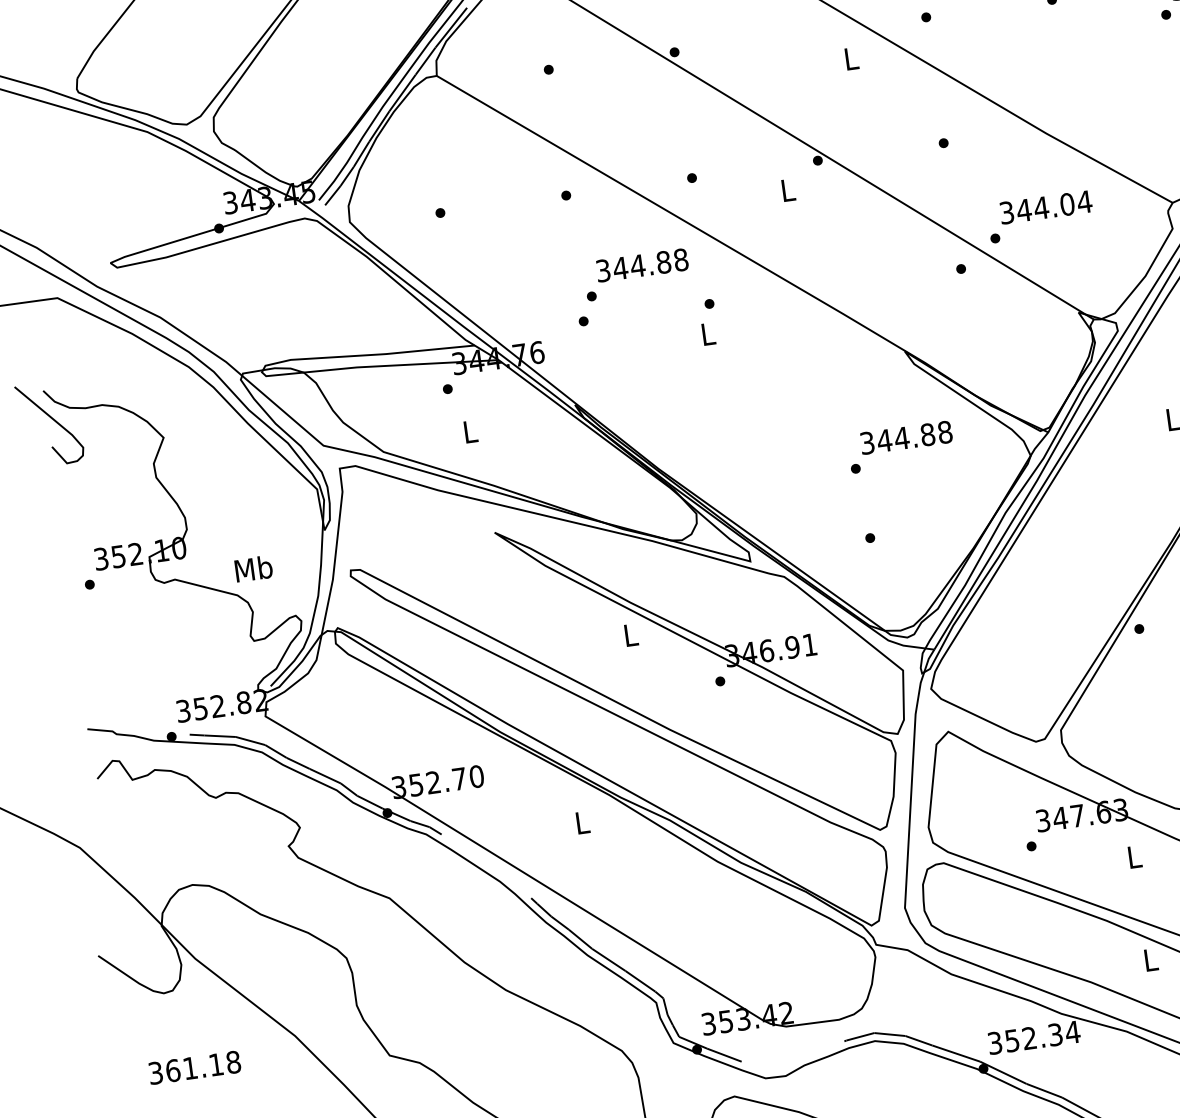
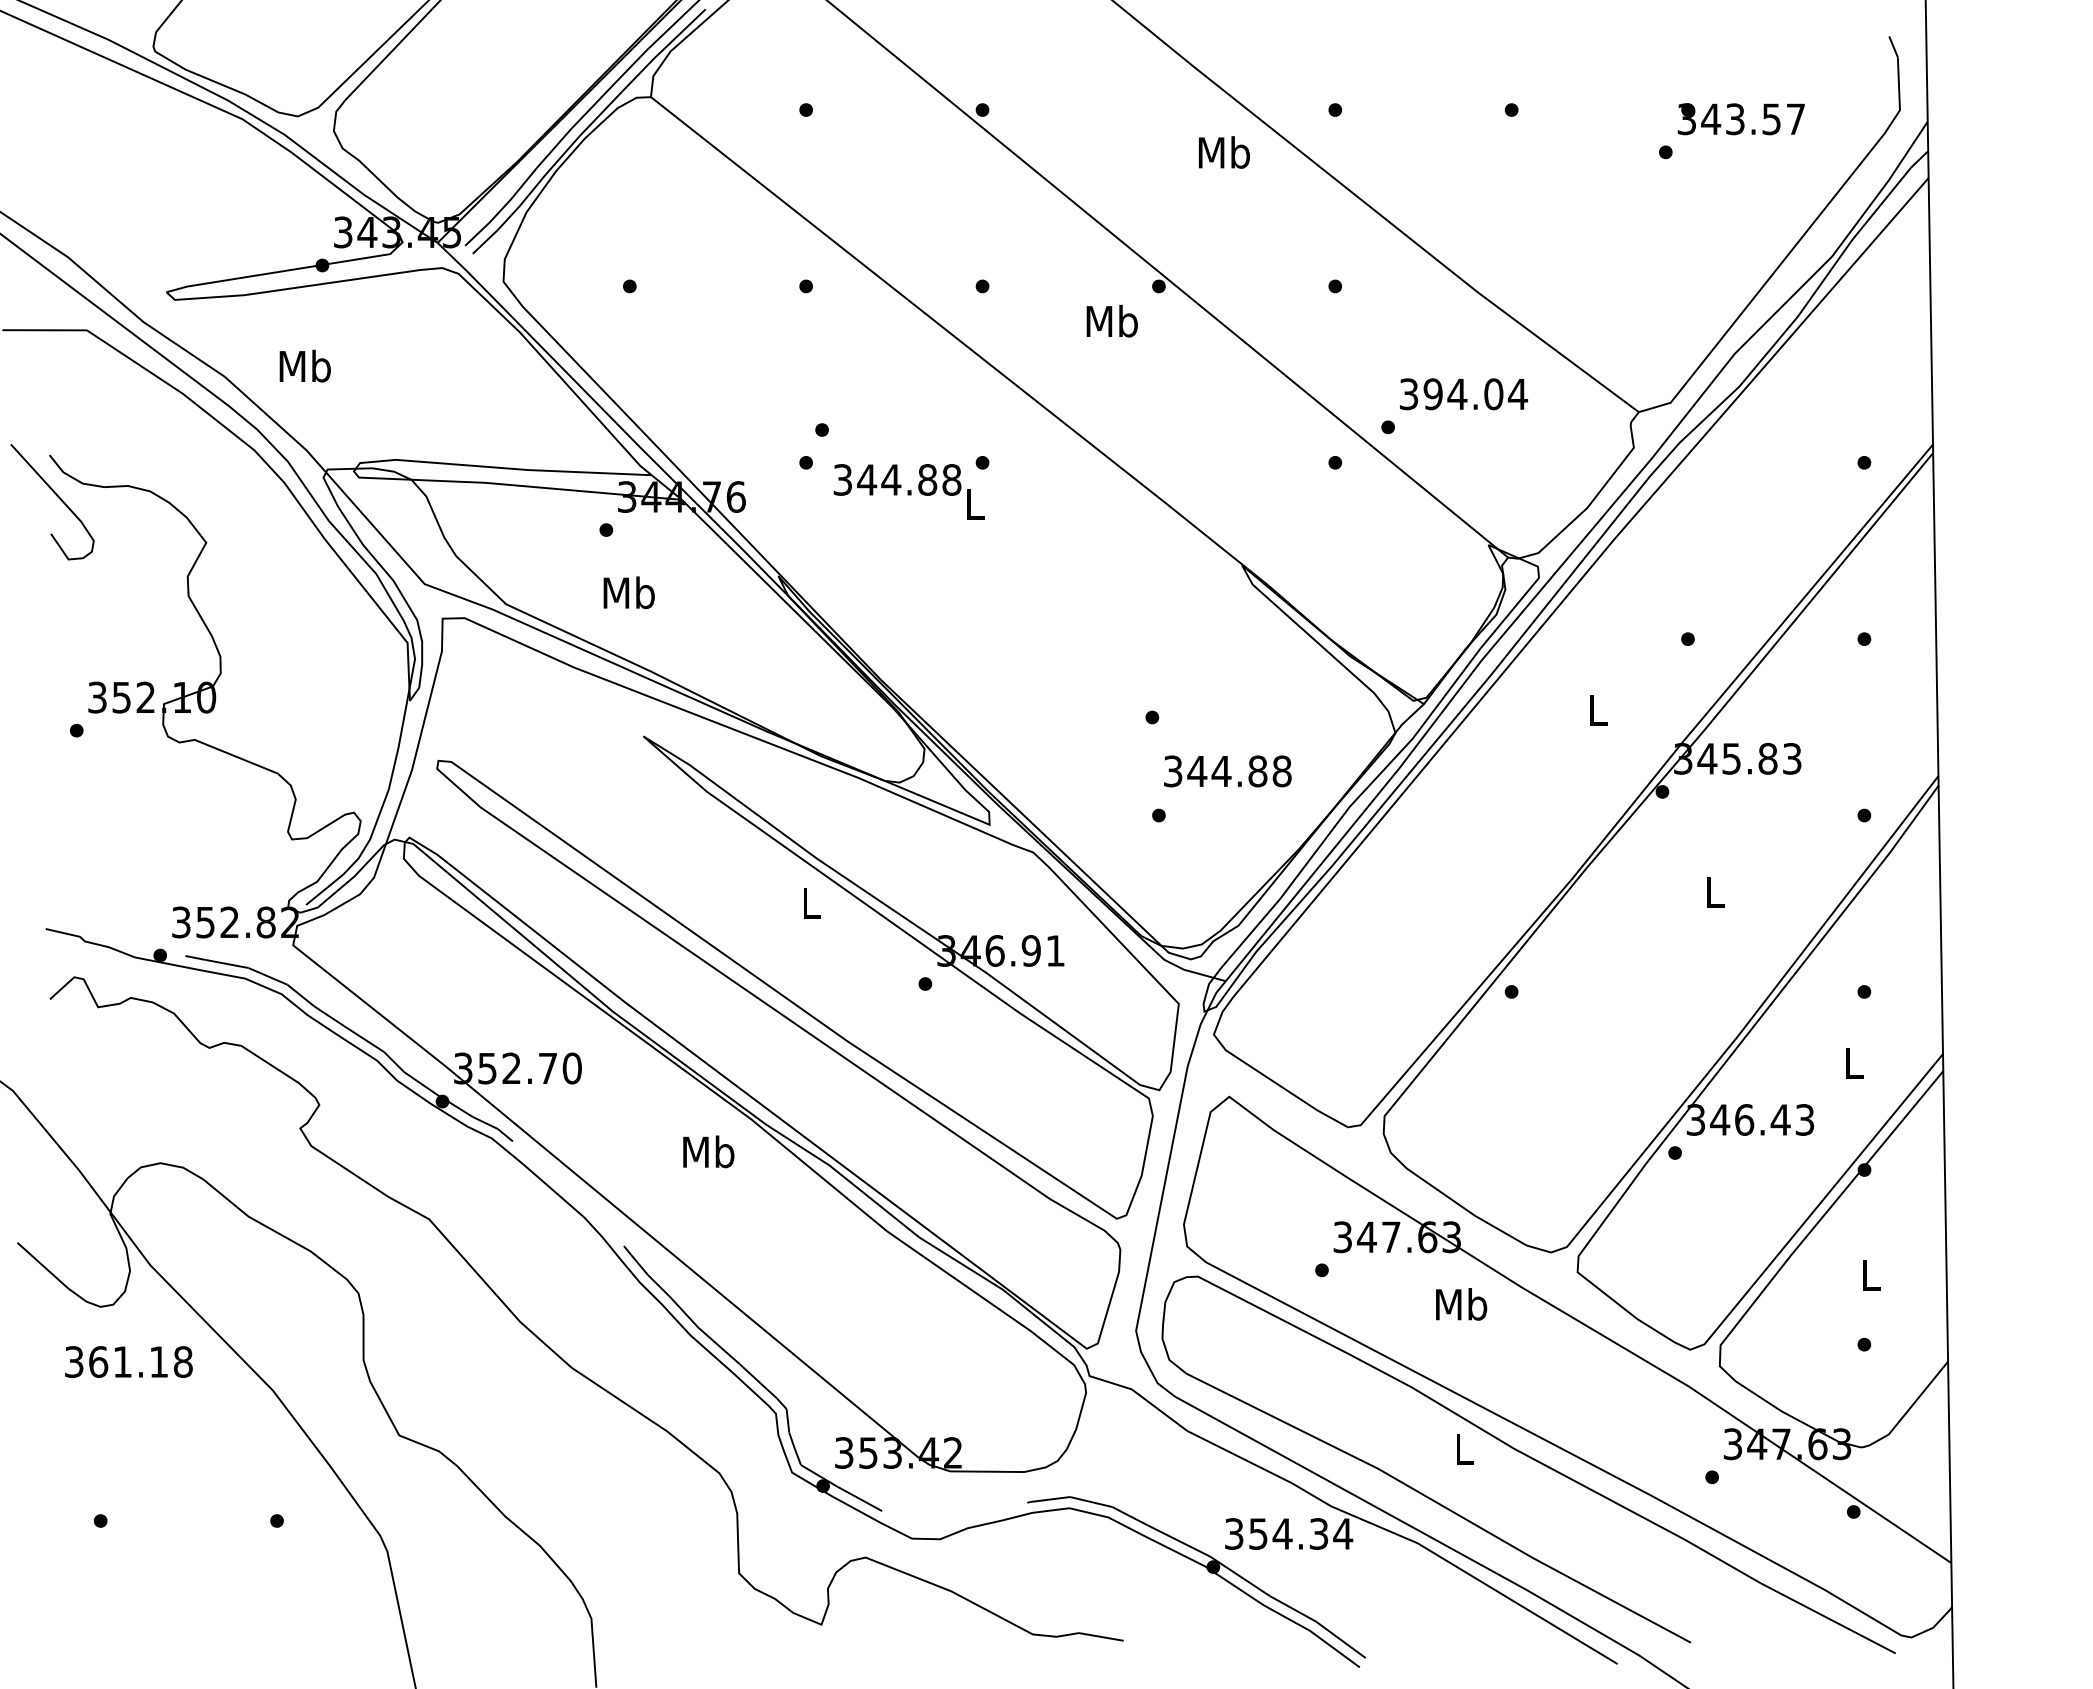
text: (851, 58) -> (1224, 152), L -> Mb
text: (787, 189) -> (1111, 320), L -> Mb
text: (1024, 210) -> (1433, 394), 344.04 -> 394.04
text: (642, 265) -> (897, 479), moved
text: (469, 431) -> (628, 592), L -> Mb
text: (906, 437) -> (1227, 771), moved
text: (253, 568) -> (304, 365), moved
text: (582, 822) -> (708, 1151), L -> Mb
text: (1134, 856) -> (1461, 1304), L -> Mb
text: (1029, 1038) -> (1282, 1533), 352.34 -> 354.34
text: (194, 1067) -> (128, 1361), moved

